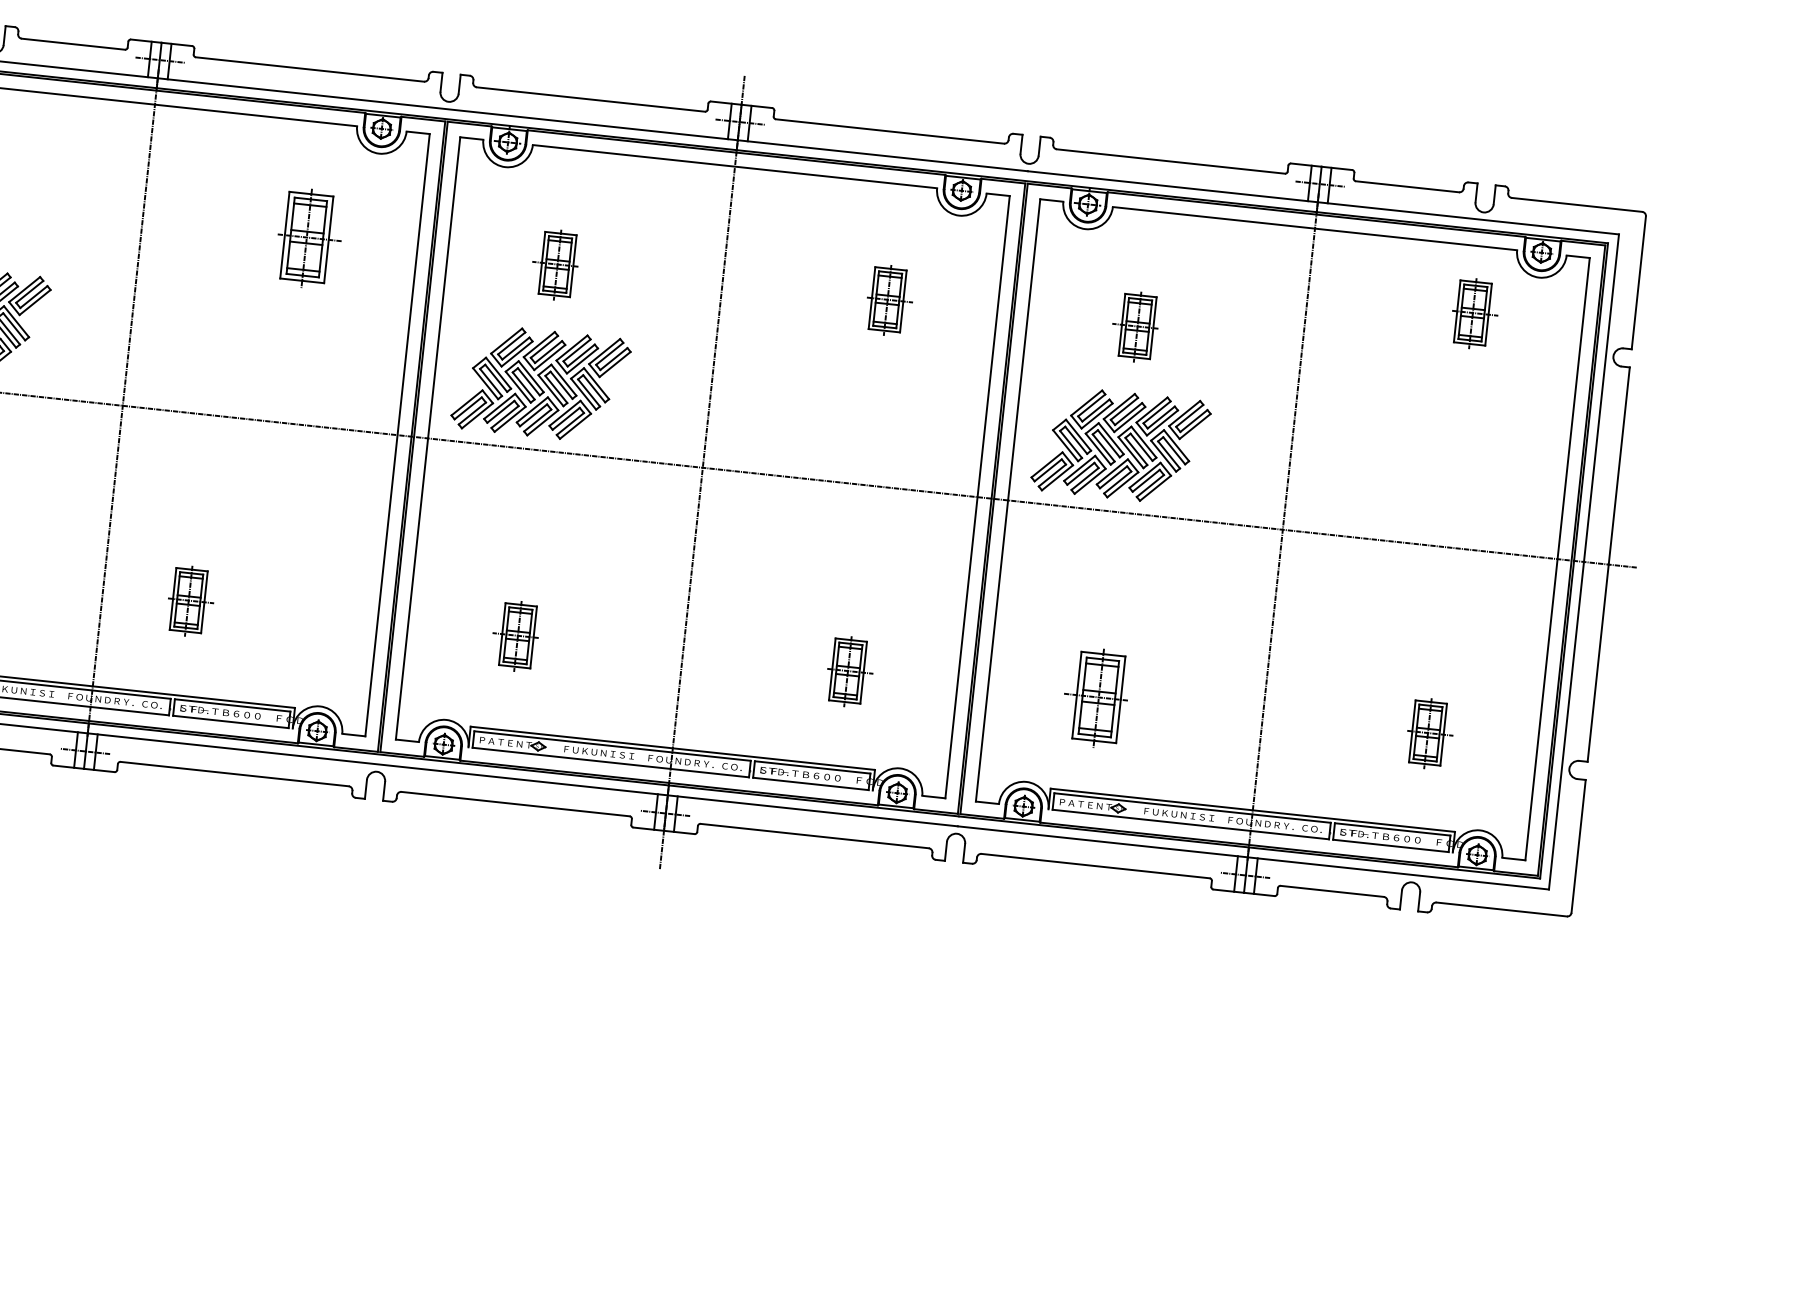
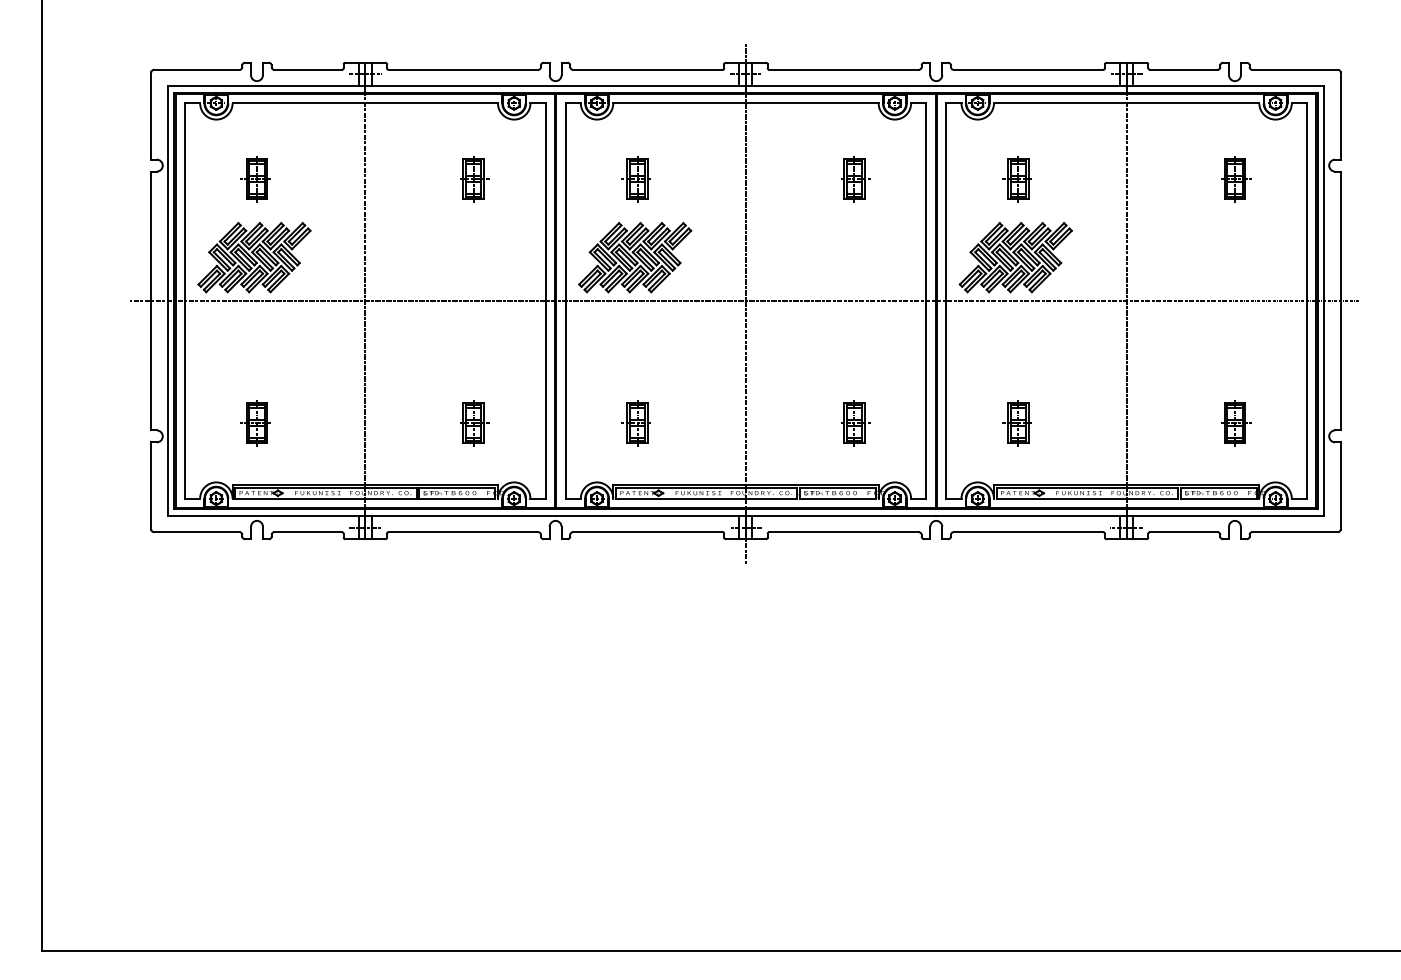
part: (308, 238) -> (474, 179), size x0.71
part: (1475, 313) -> (1236, 179), moved
part: (190, 601) -> (474, 423), moved
part: (1095, 698) -> (1016, 423), size x0.71

